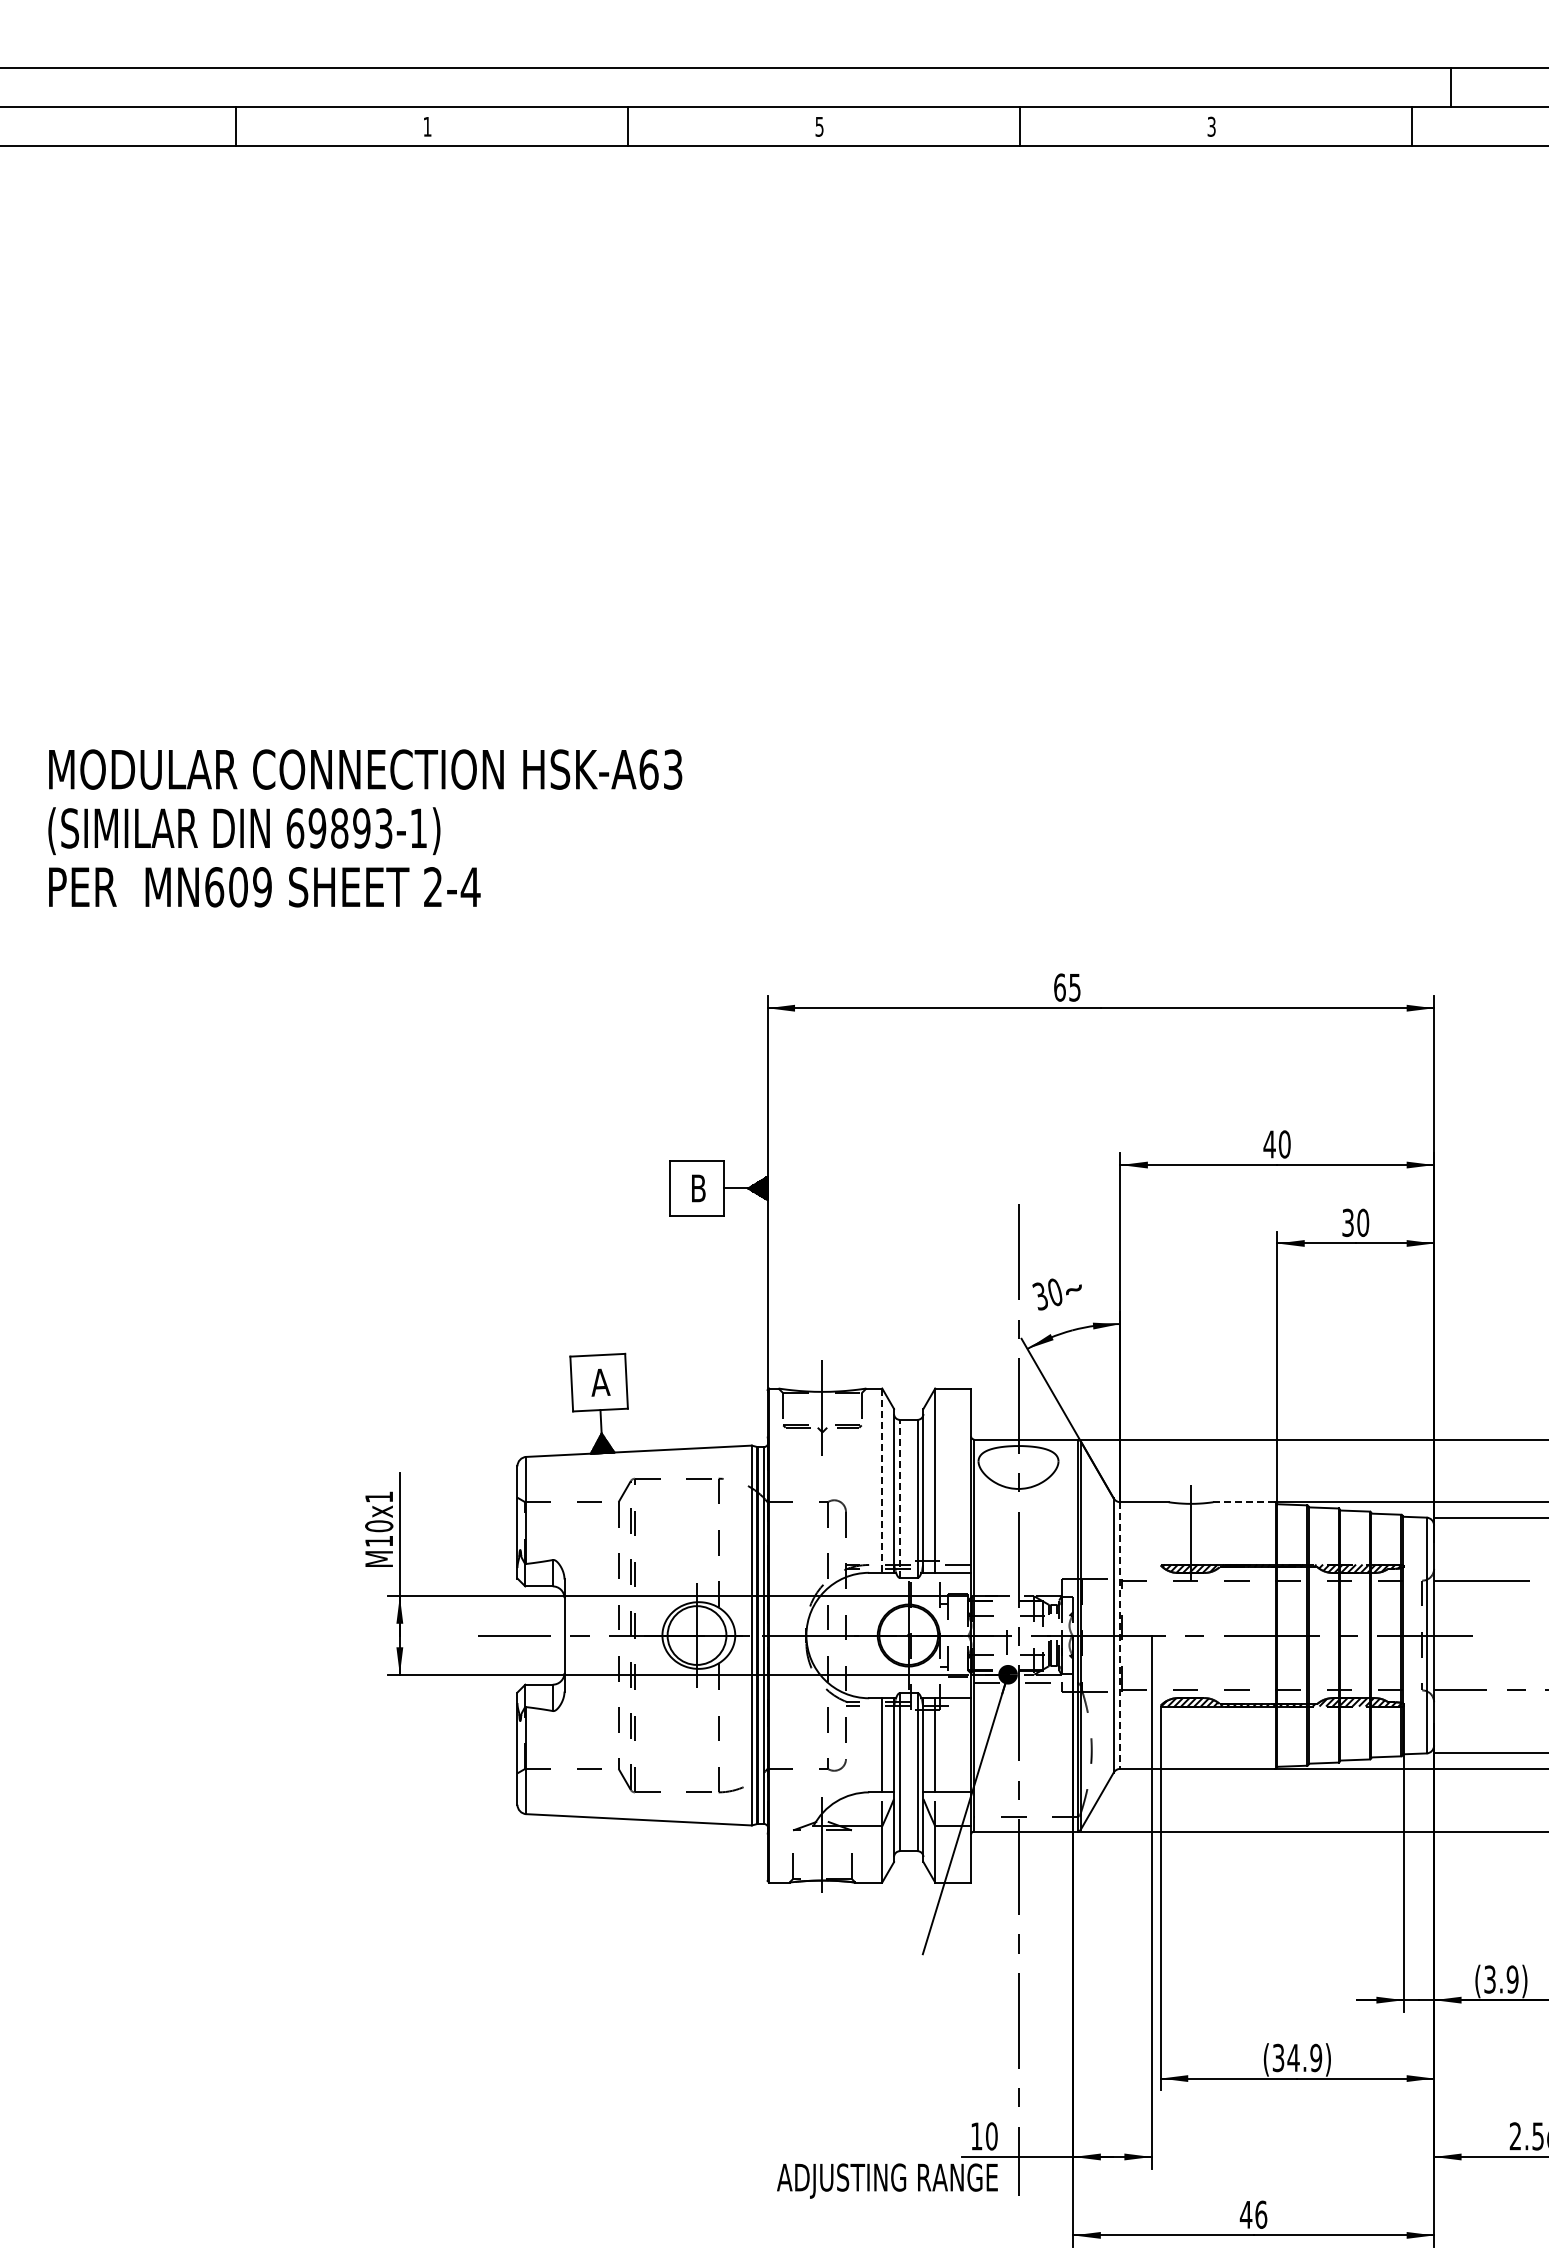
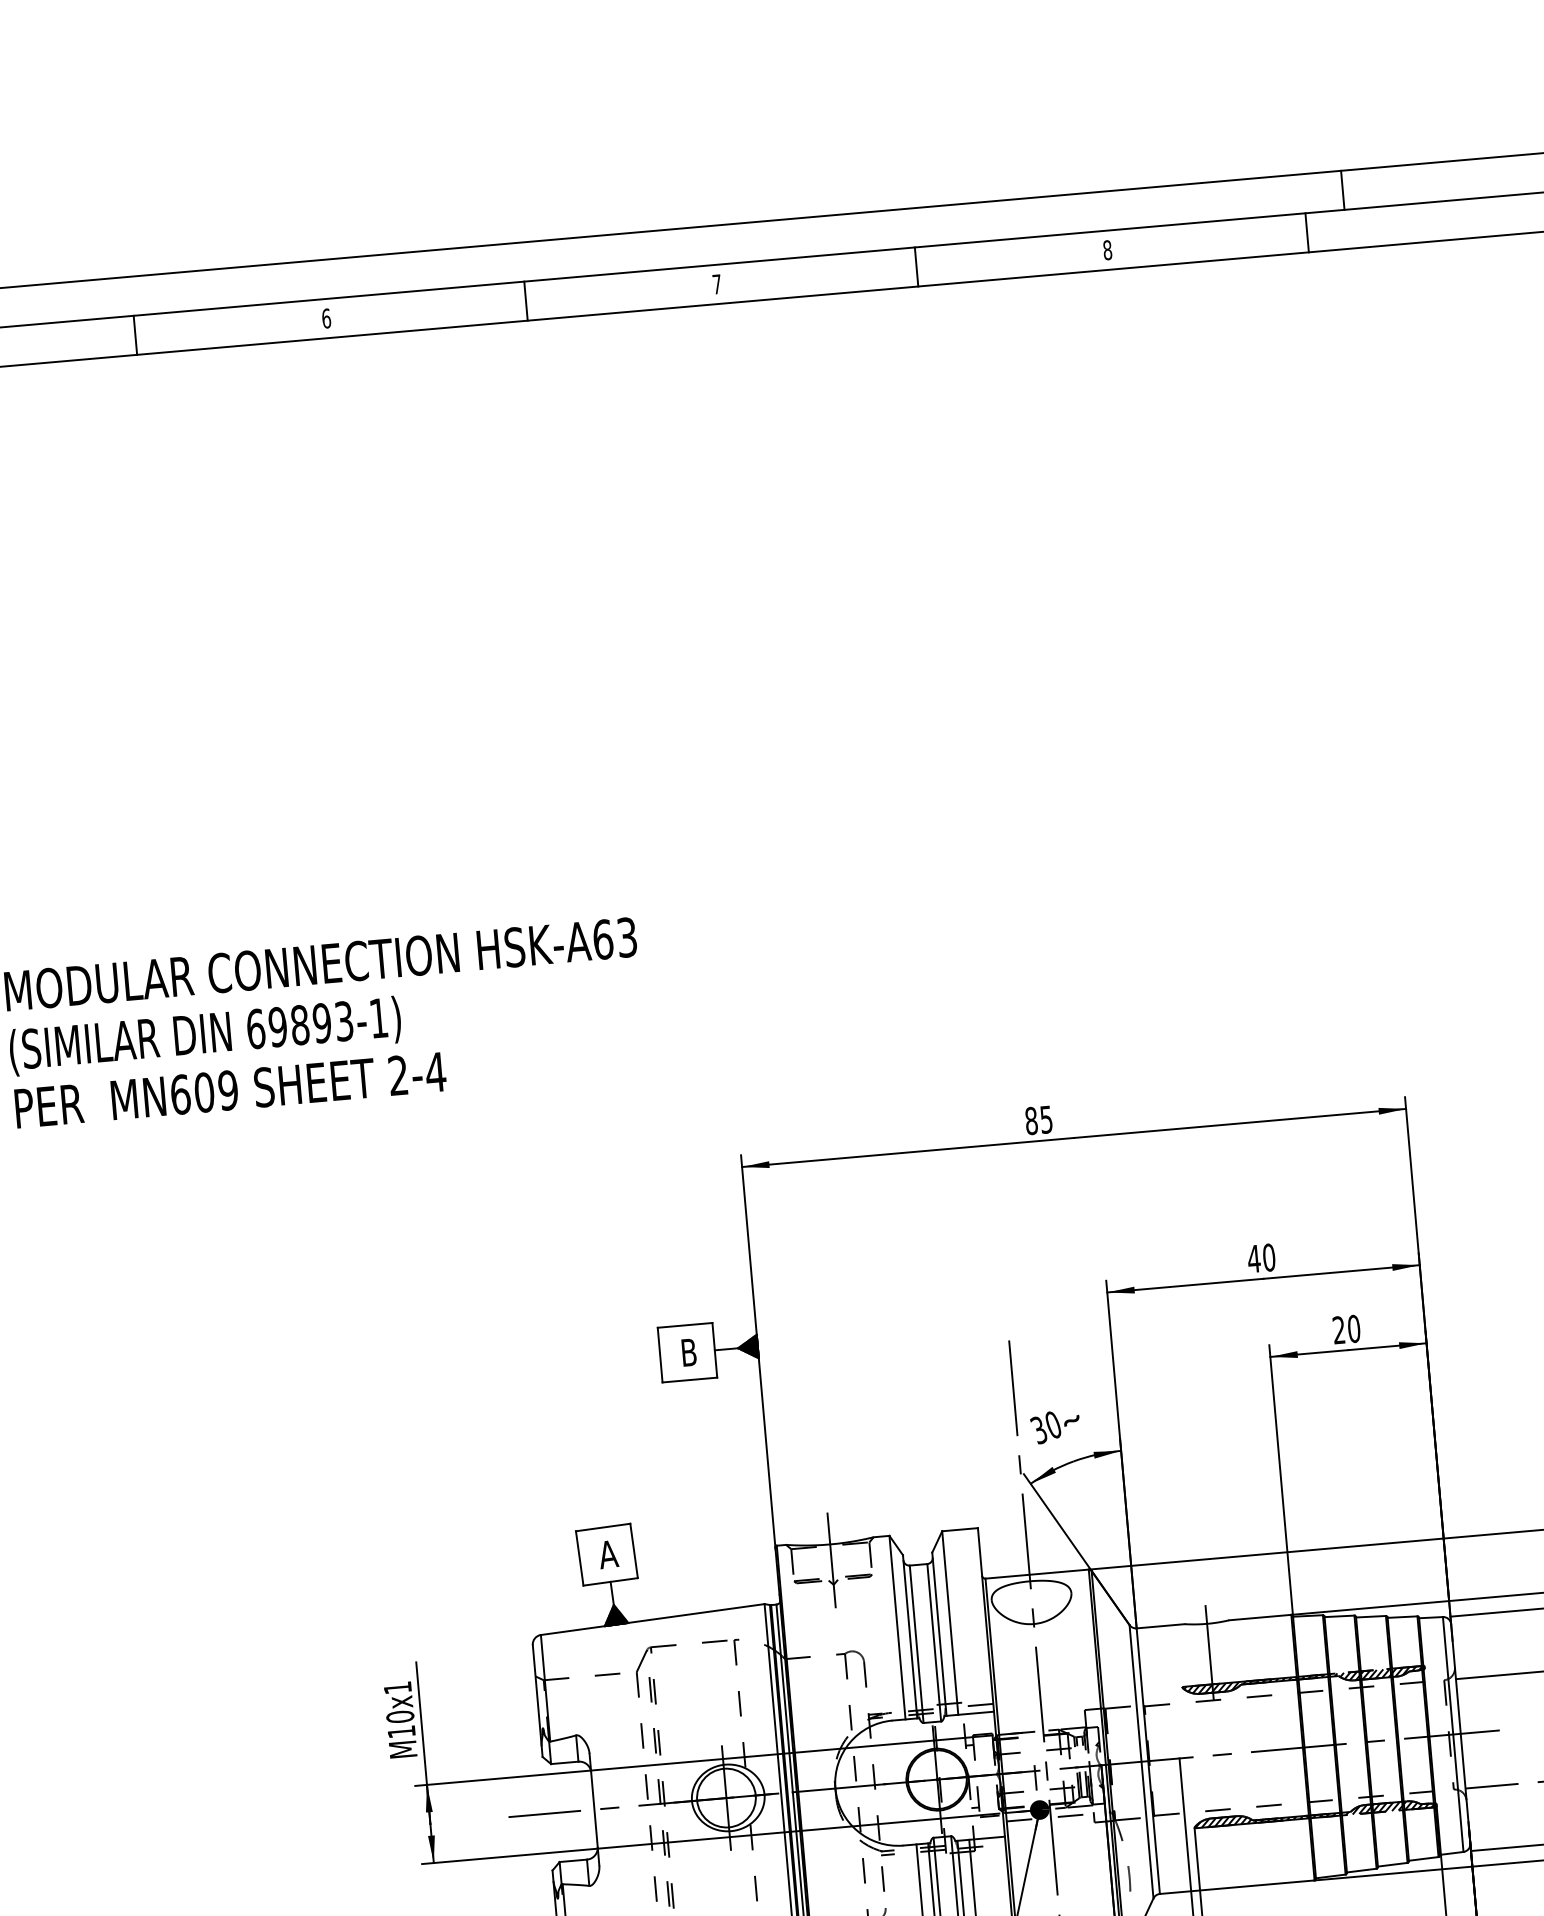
text: (427, 126) -> (326, 318), 1 -> 6
text: (819, 126) -> (716, 284), 5 -> 7
text: (1211, 126) -> (1107, 249), 3 -> 8
text: (1059, 987) -> (1031, 1120), 65 -> 85
text: (1347, 1223) -> (1338, 1330), 30 -> 20
line: (882, 1481) -> (897, 1628), dashed -> solid
line: (899, 1498) -> (916, 1643), dashed -> solid
line: (1245, 1502) -> (1261, 1617), dashed -> solid
line: (1120, 1636) -> (1148, 1762), dashed -> solid

